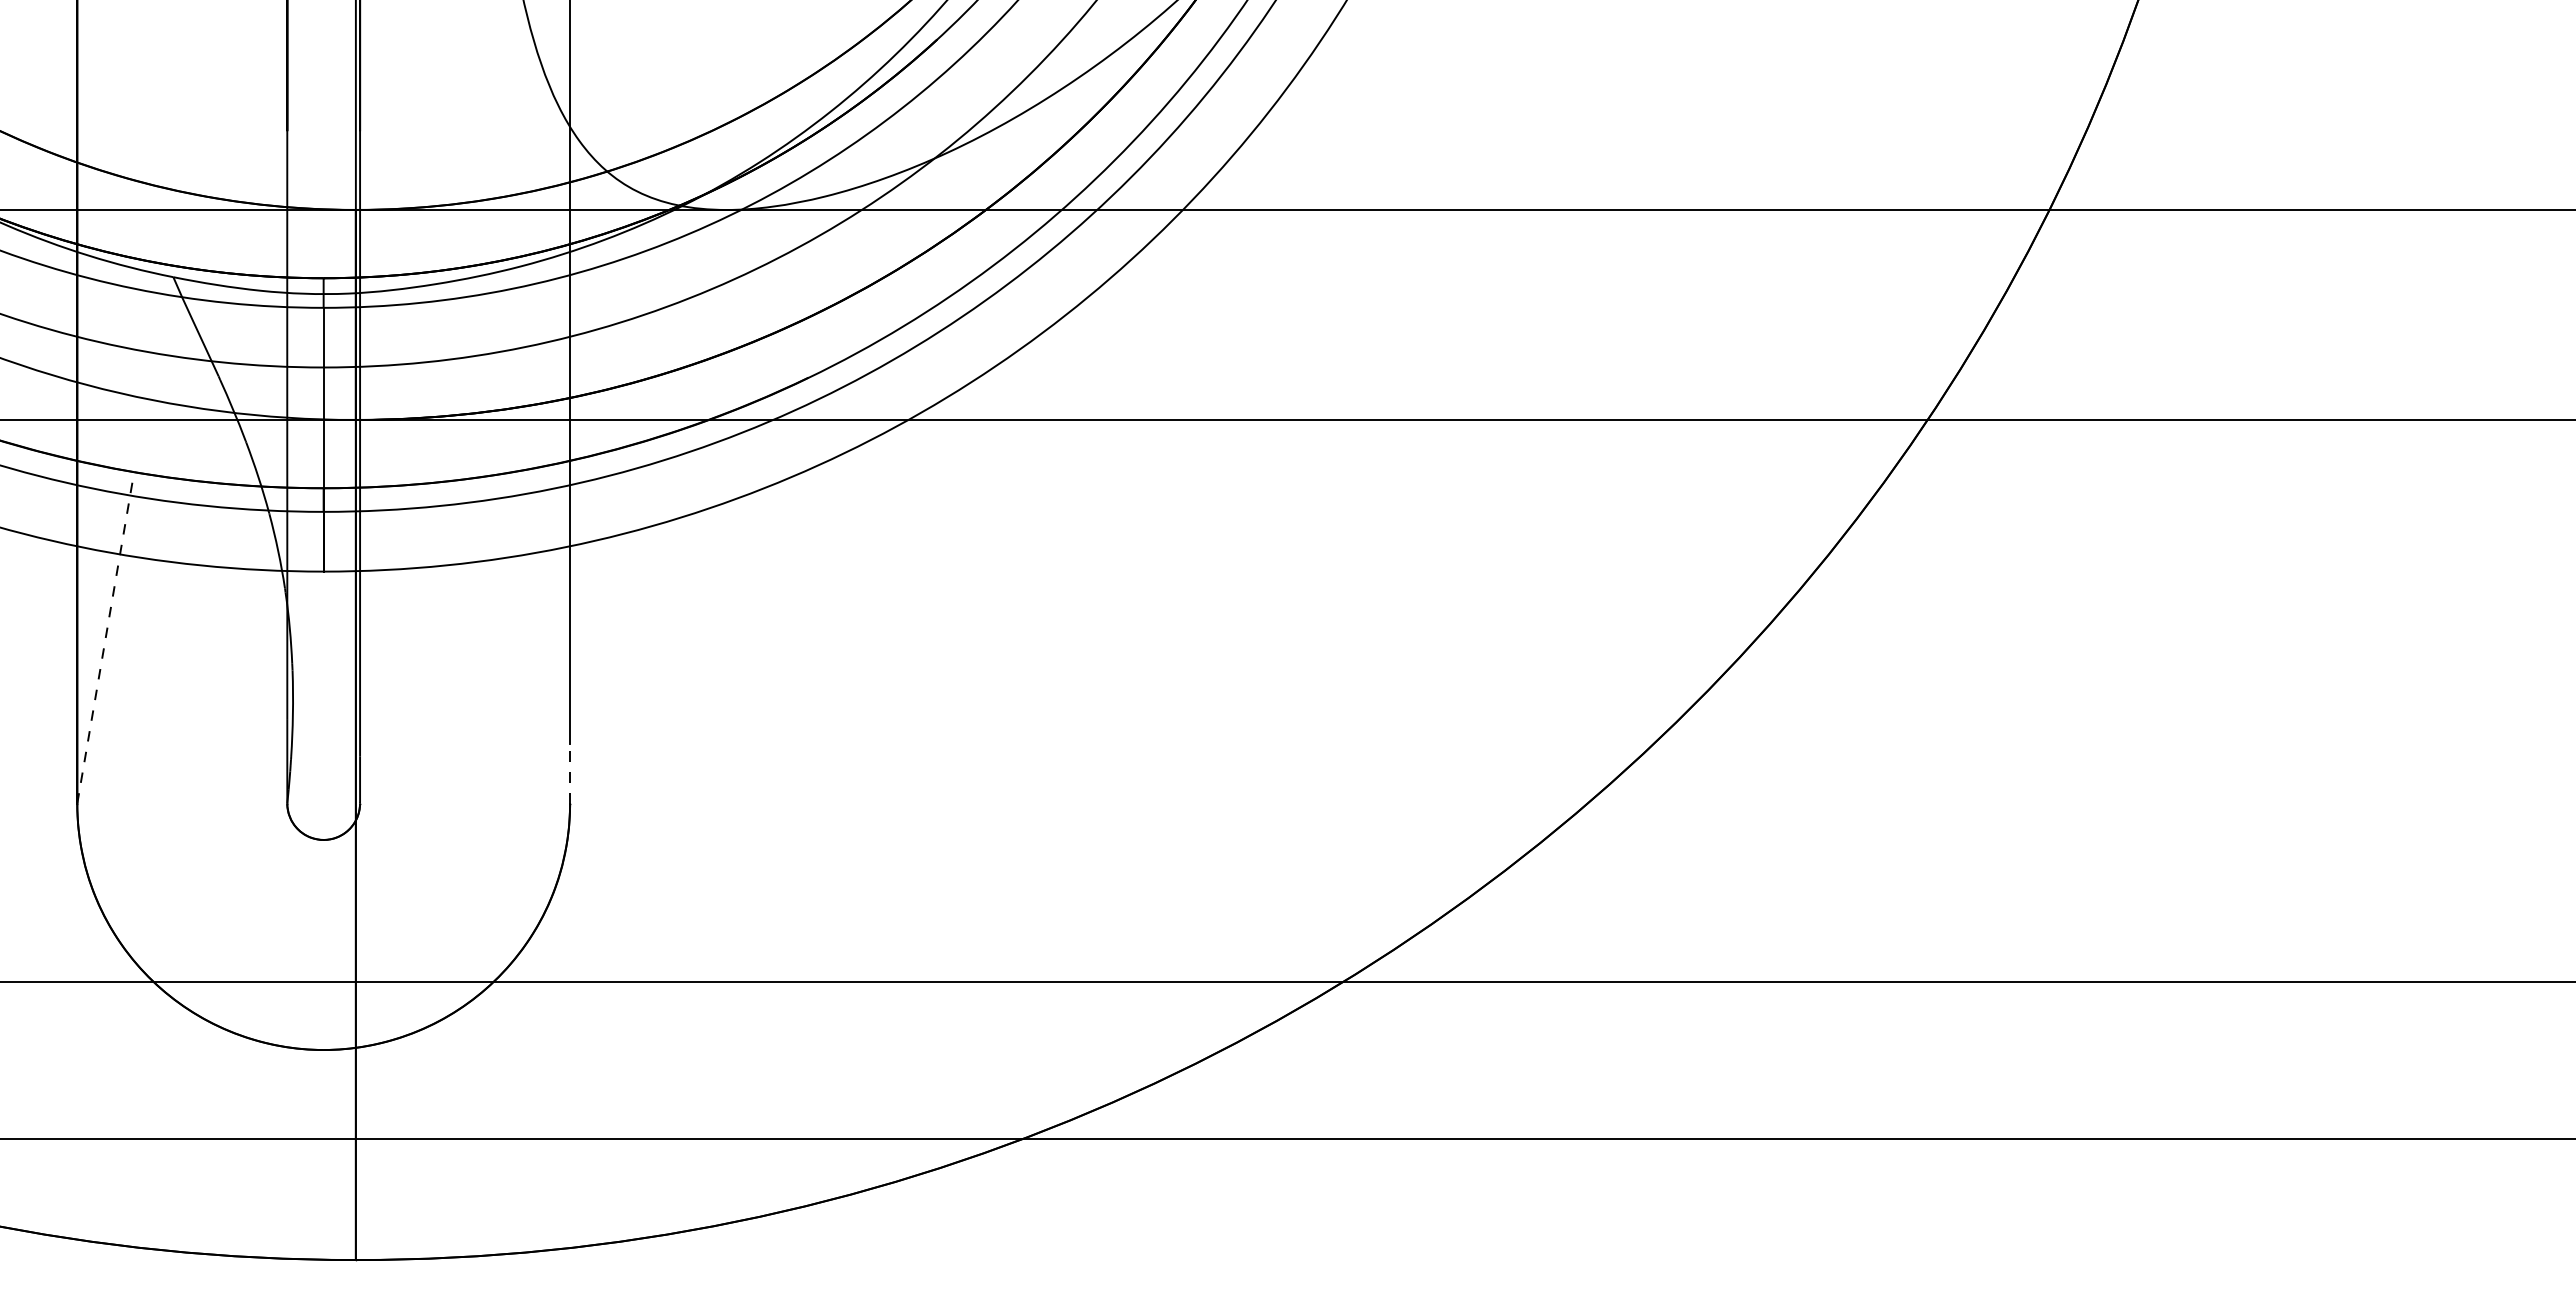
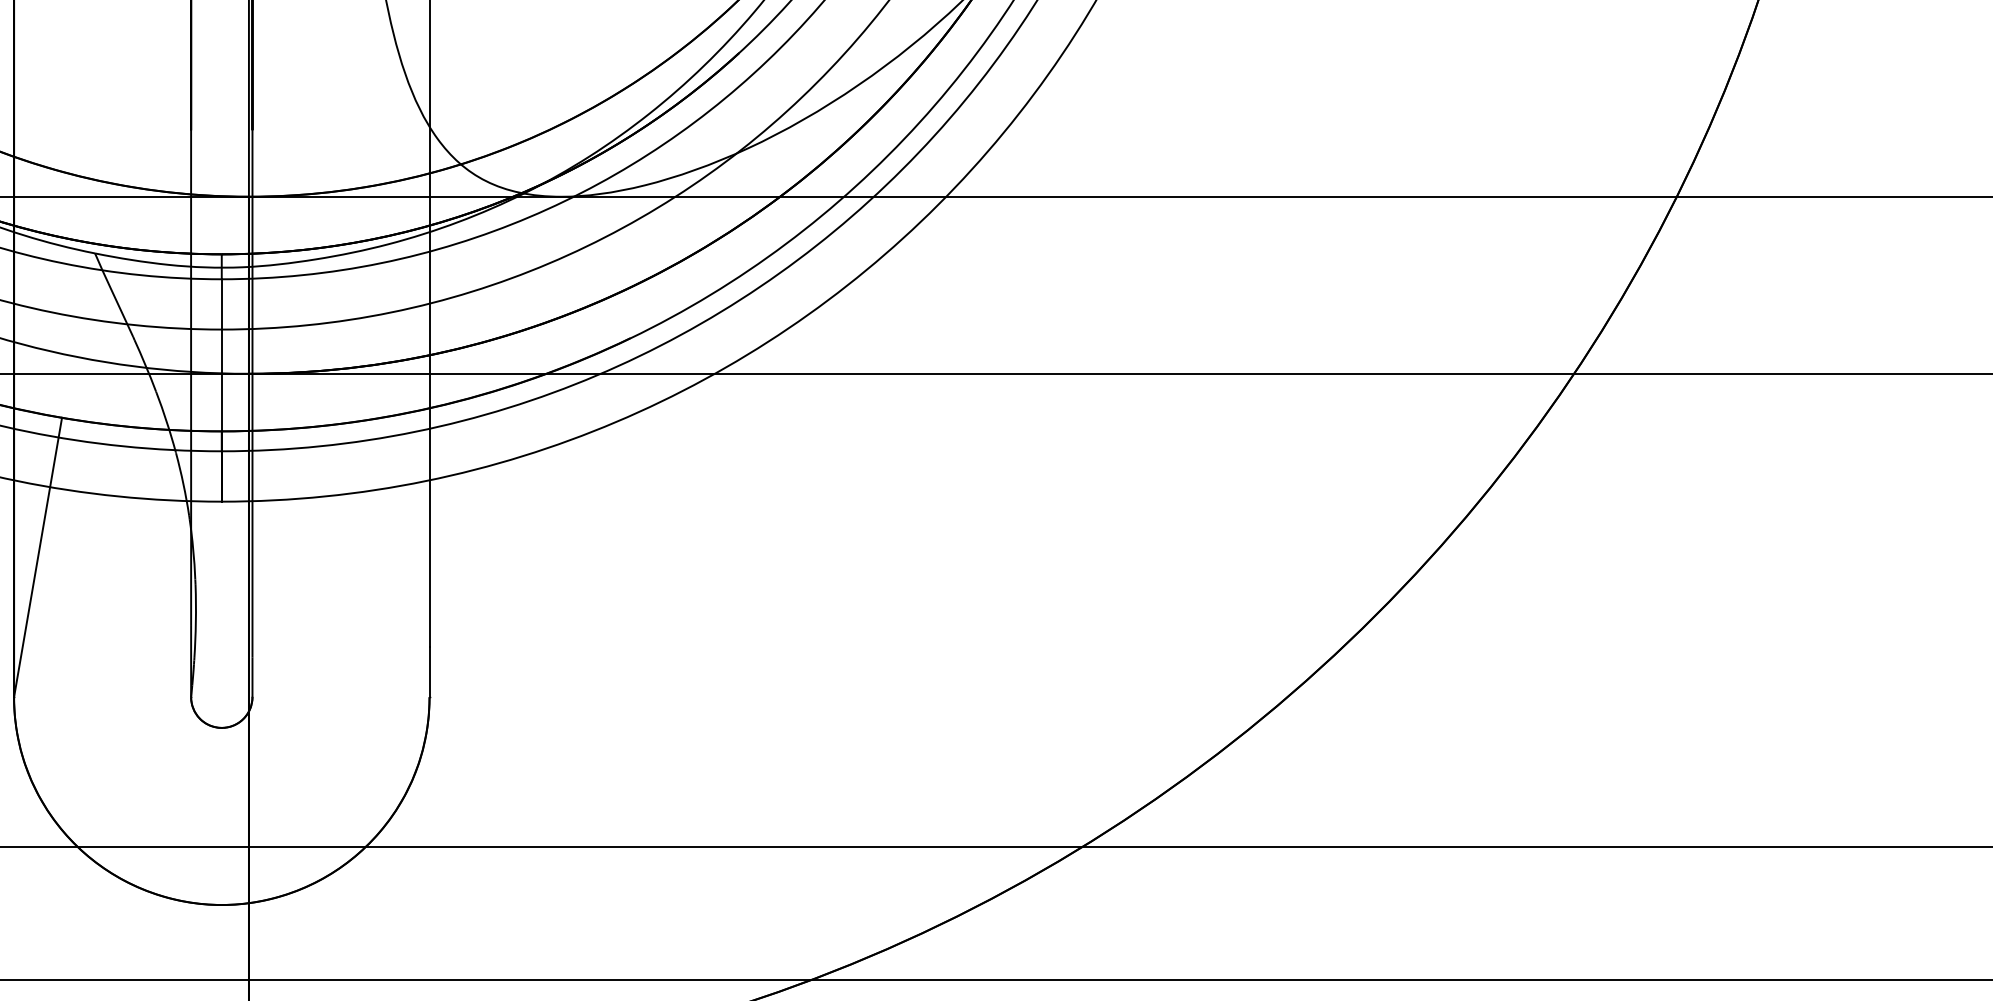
line: (105, 637) -> (37, 557), dashed -> solid
line: (570, 773) -> (429, 671), dashed -> solid

